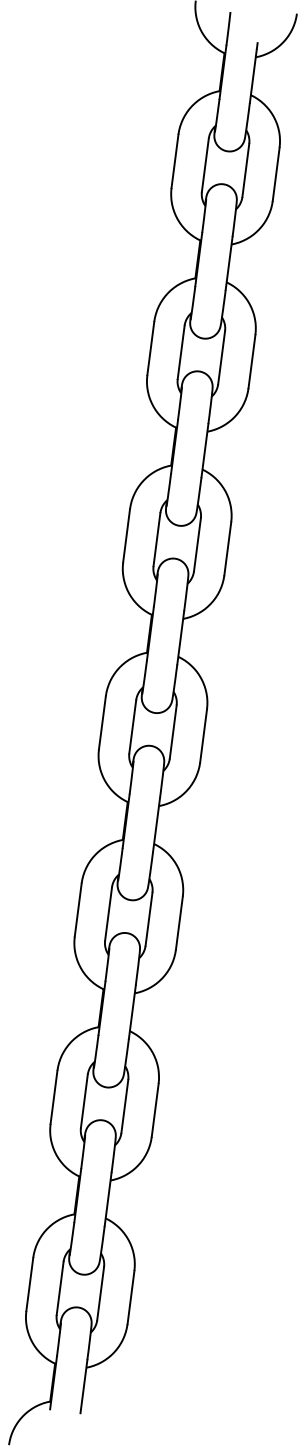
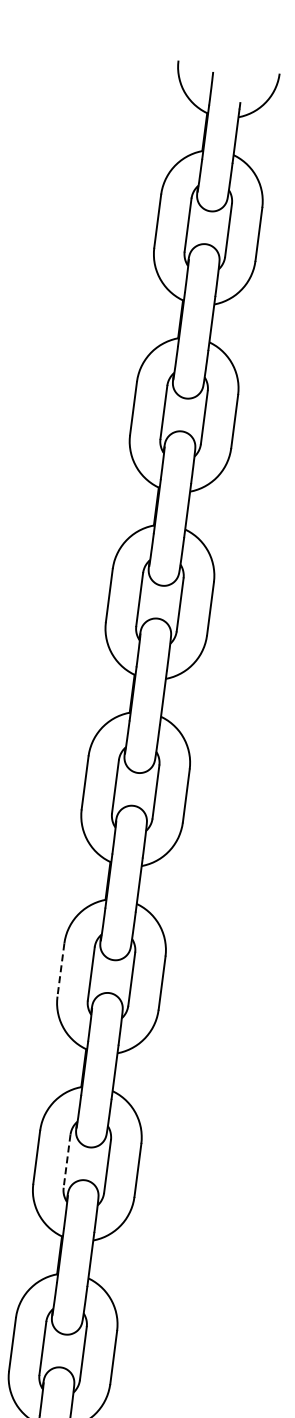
line: (78, 910) -> (61, 970), solid -> dashed
line: (84, 1101) -> (67, 1161), solid -> dashed

